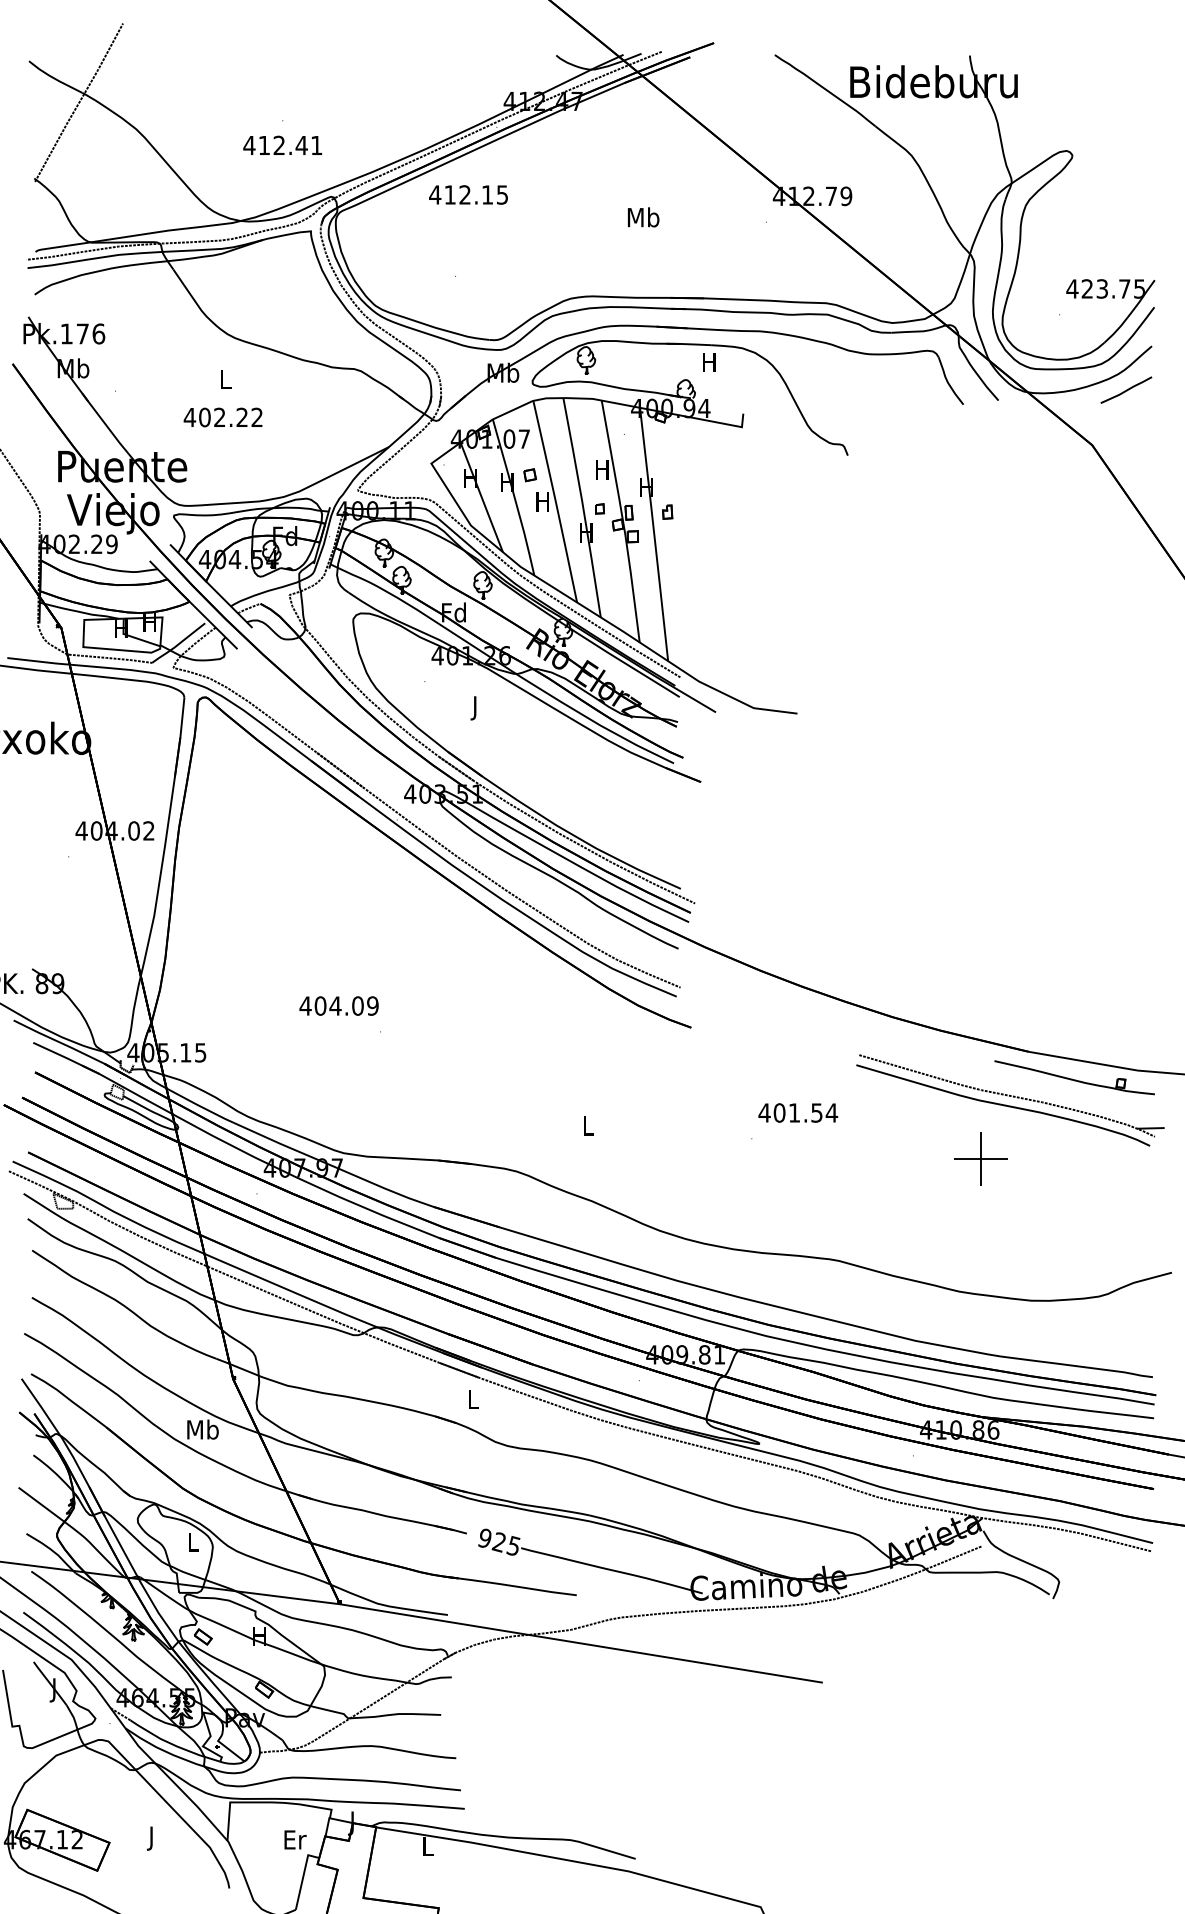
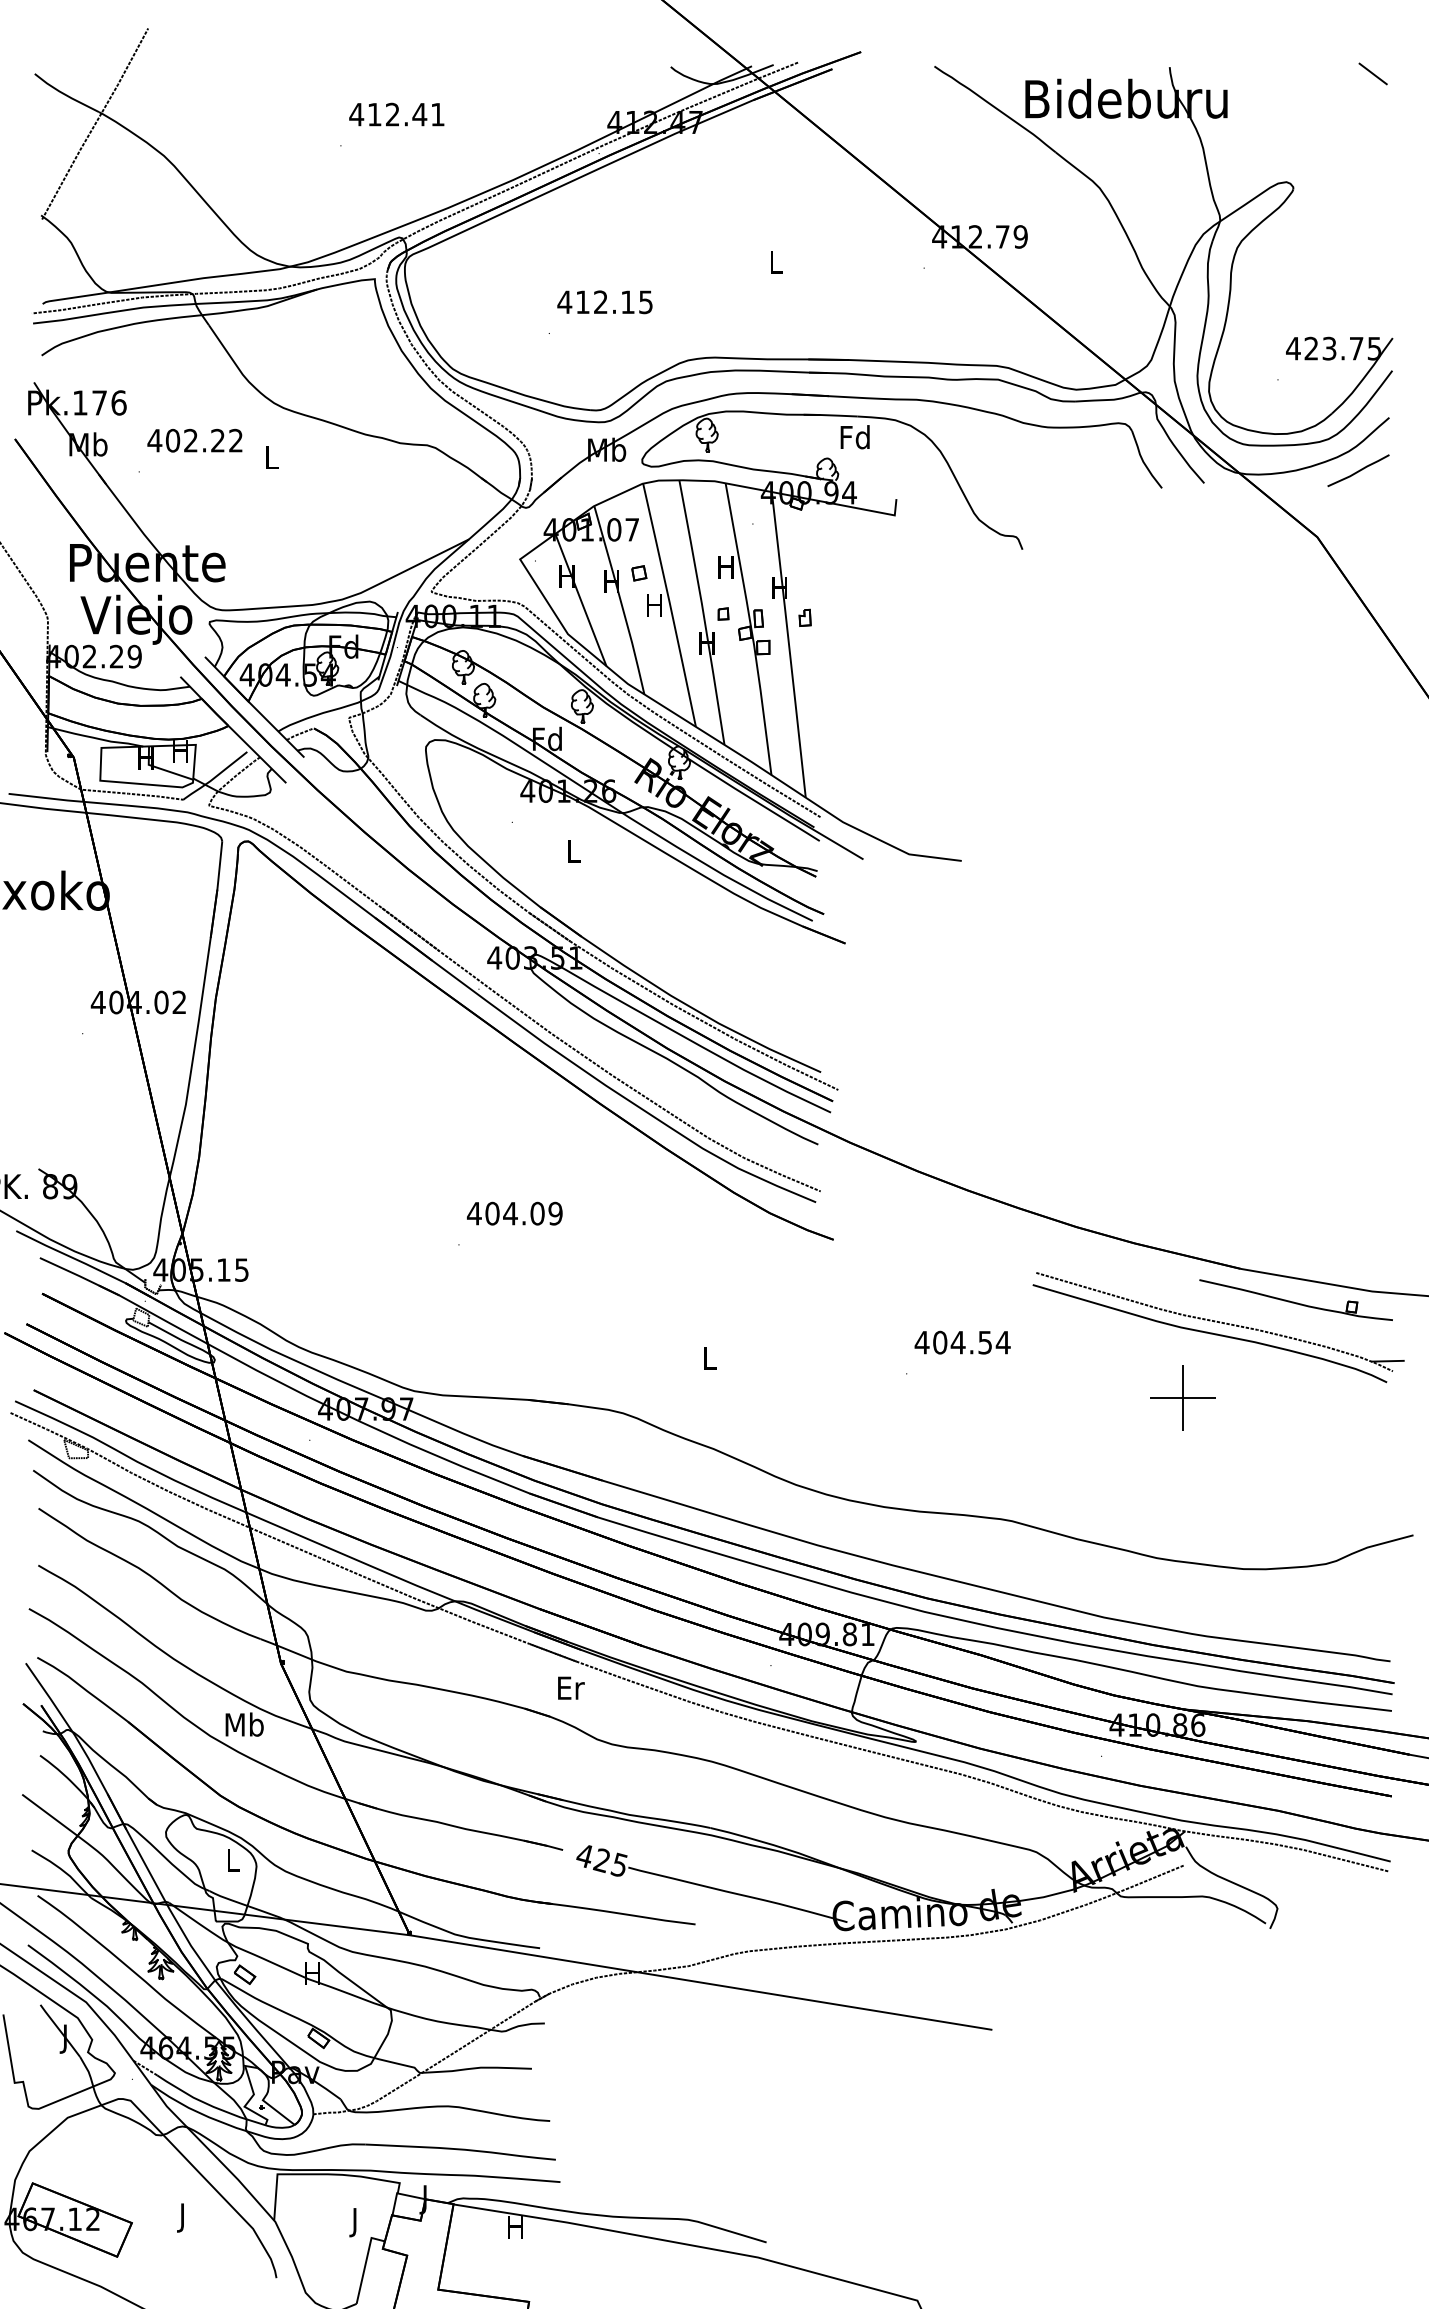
line: (1137, 60) -> (1372, 73), added
text: (282, 145) -> (396, 114), moved
text: (468, 195) -> (604, 302), moved
text: (643, 217) -> (776, 262), Mb -> L
text: (708, 362) -> (854, 437), H -> Fd
text: (222, 417) -> (194, 440), moved
text: (475, 708) -> (573, 854), J -> L
text: (338, 1005) -> (514, 1213), moved
text: (793, 1112) -> (957, 1342), 401.54 -> 404.54
text: (473, 1398) -> (571, 1687), L -> Er
text: (484, 1538) -> (584, 1855), 925 -> 425
text: (295, 1842) -> (356, 2222), Er -> J
text: (427, 1846) -> (515, 2227), L -> H

